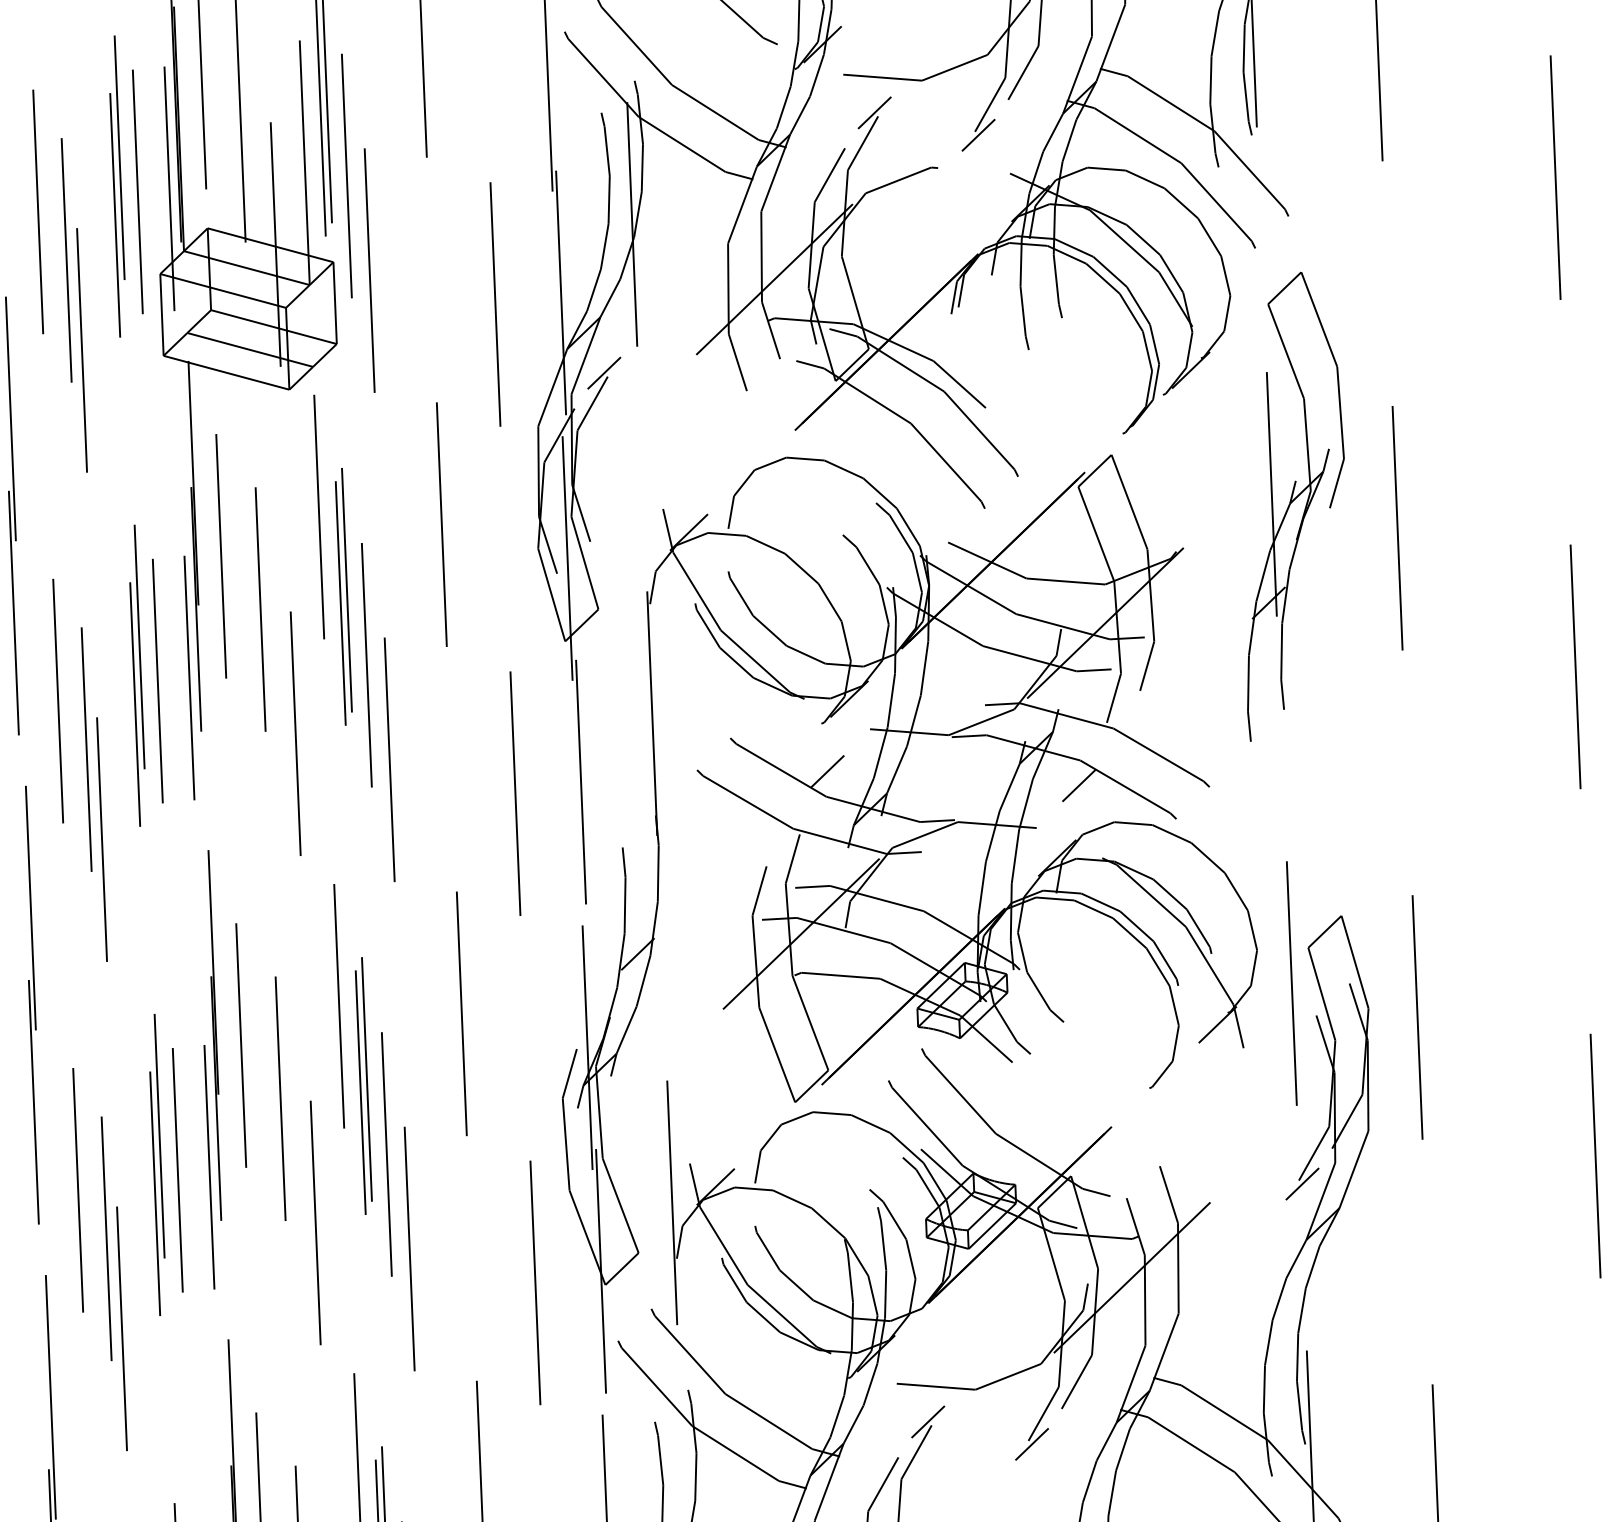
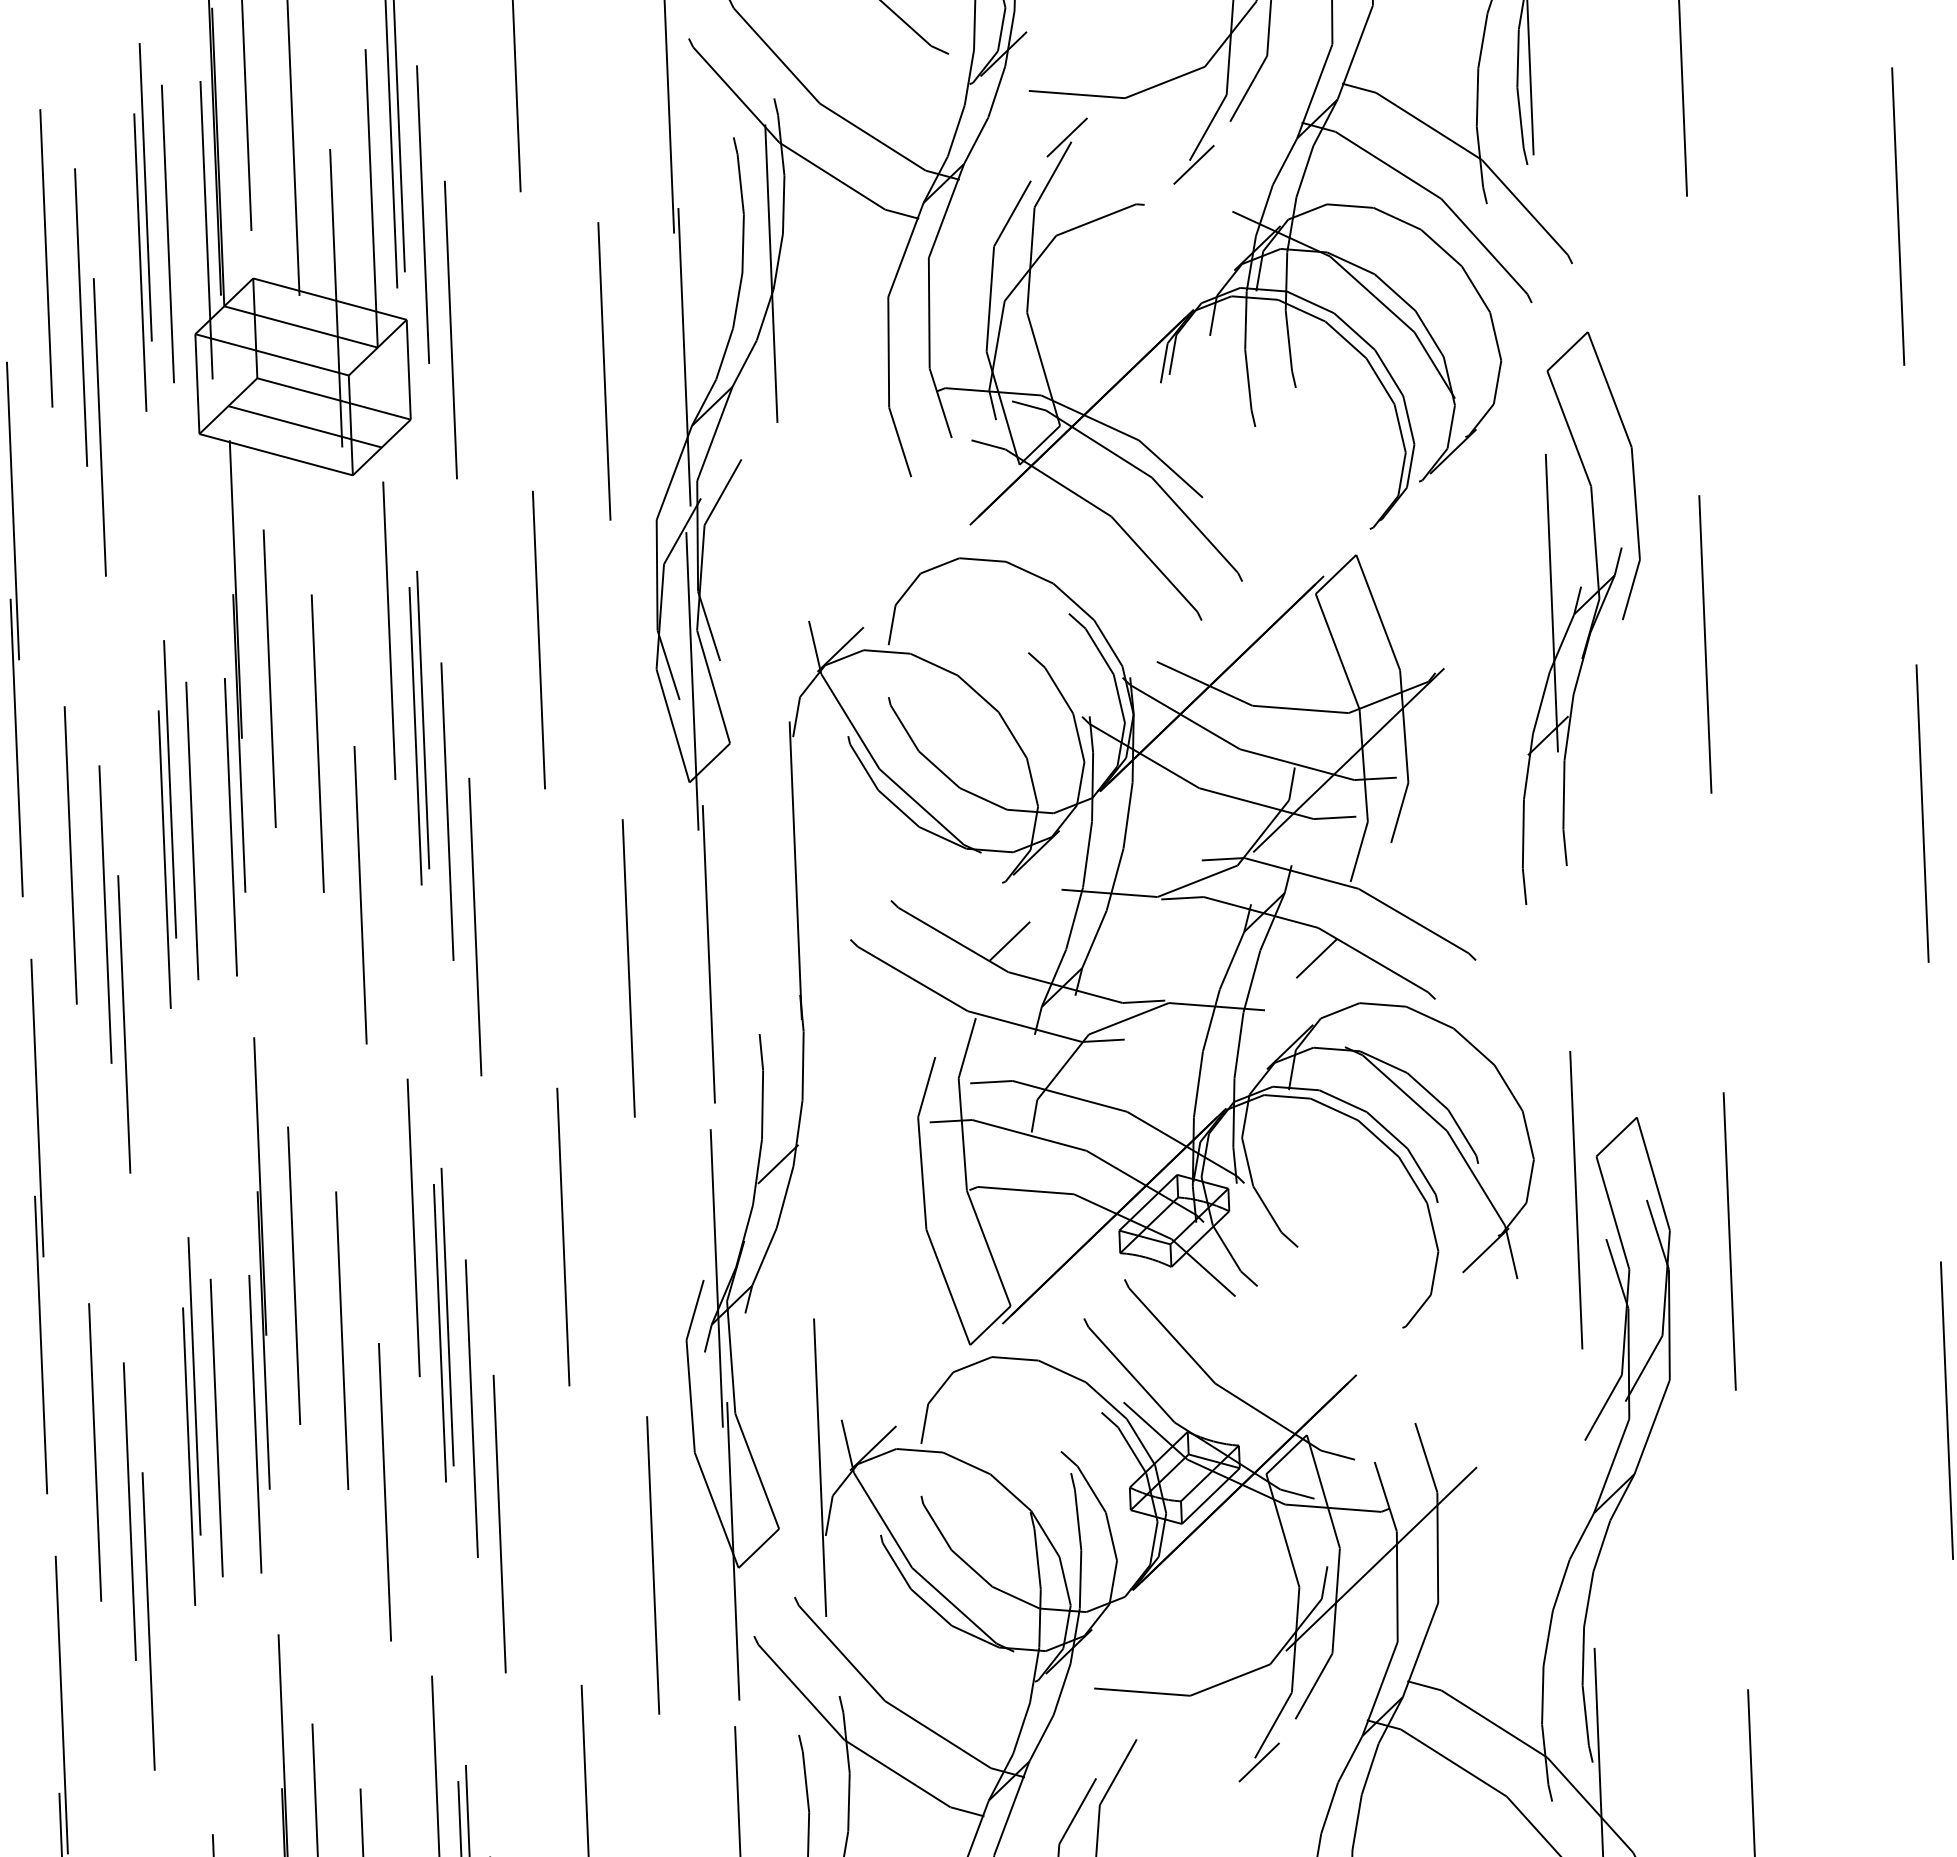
line: (774, 279) -> (944, 340), removed
line: (603, 372) -> (736, 454), removed
line: (801, 933) -> (977, 1139), removed
line: (1302, 1183) -> (1589, 1444), removed
line: (928, 1421) -> (1132, 1734), removed

